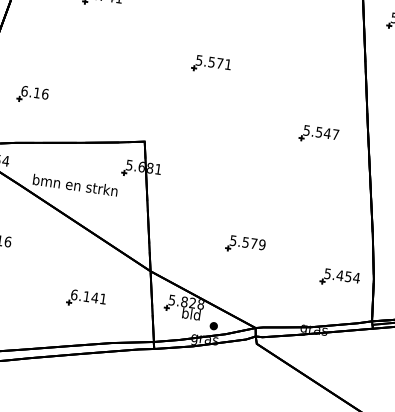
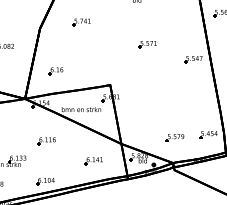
part: (210, 64) -> (147, 44), moved
part: (318, 134) -> (193, 59), moved
part: (244, 244) -> (174, 137), moved

